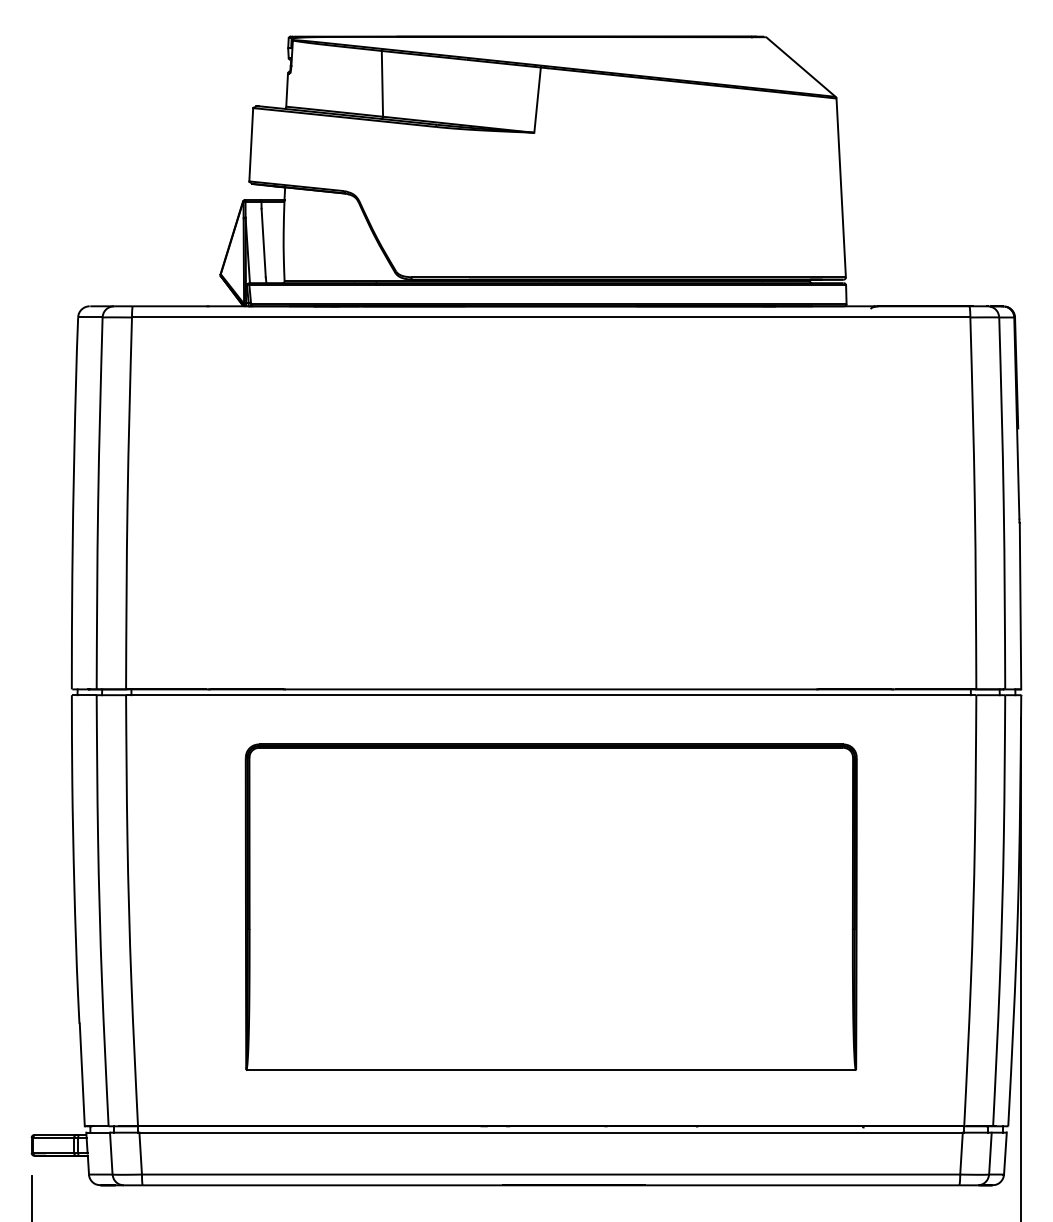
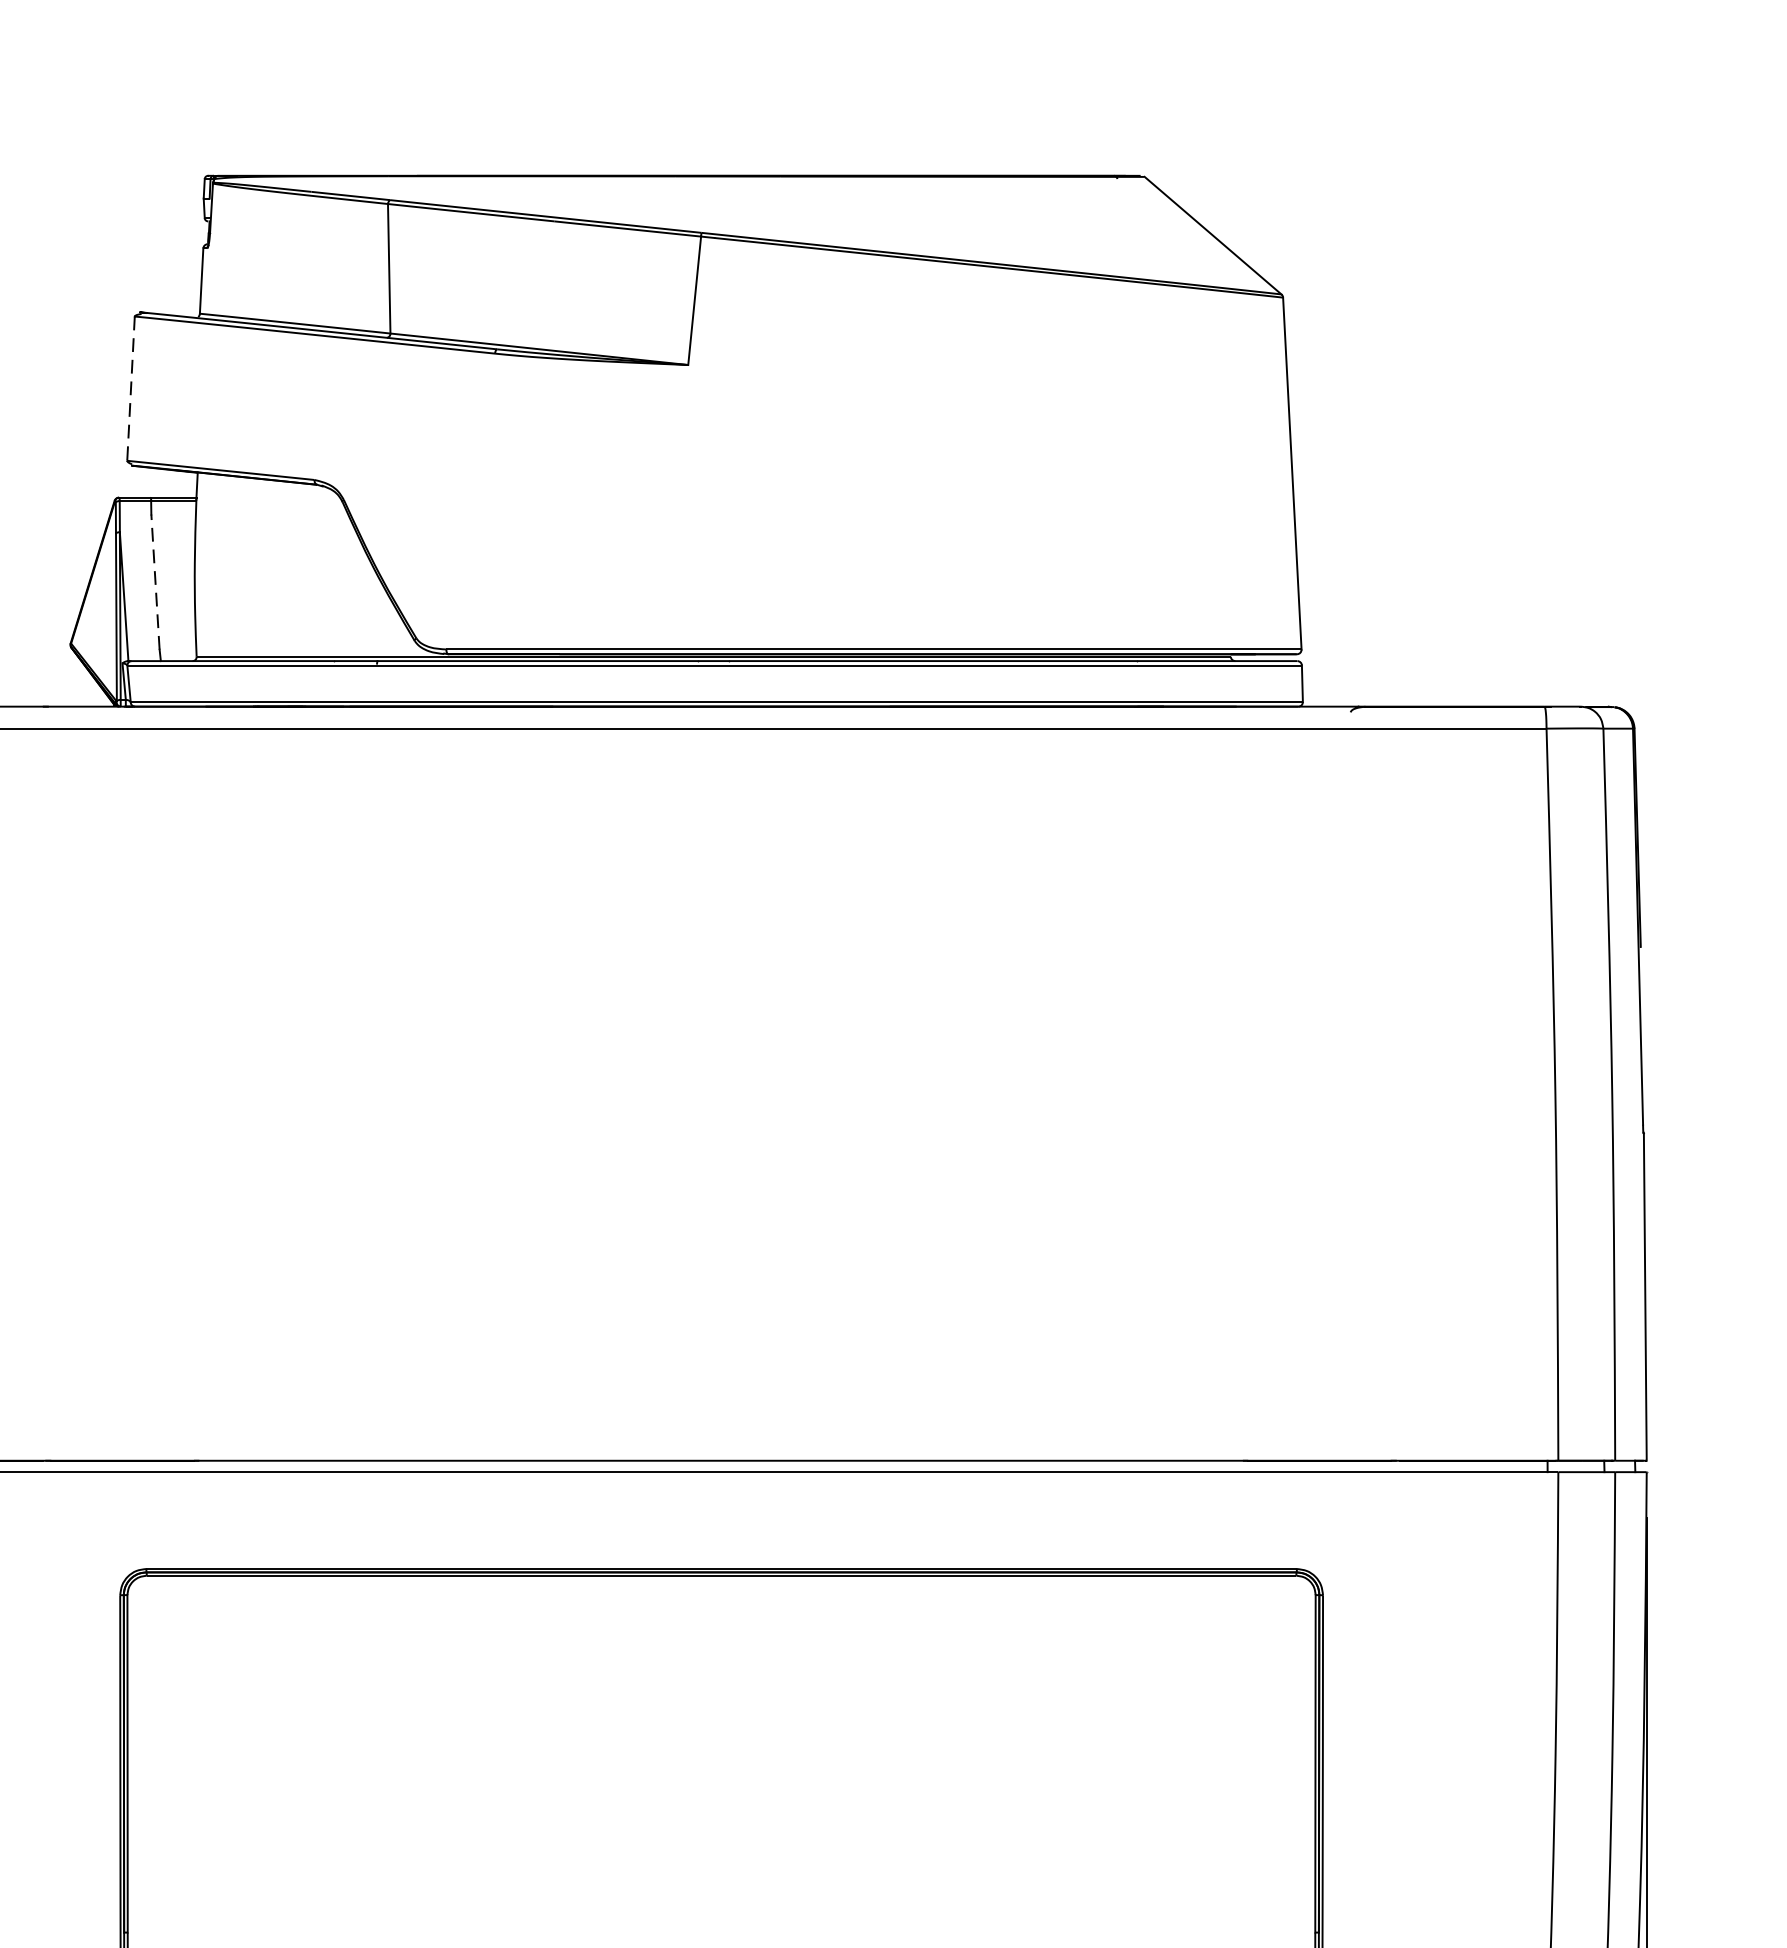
line: (251, 144) -> (131, 388), solid -> dashed
line: (263, 242) -> (155, 581), solid -> dashed

